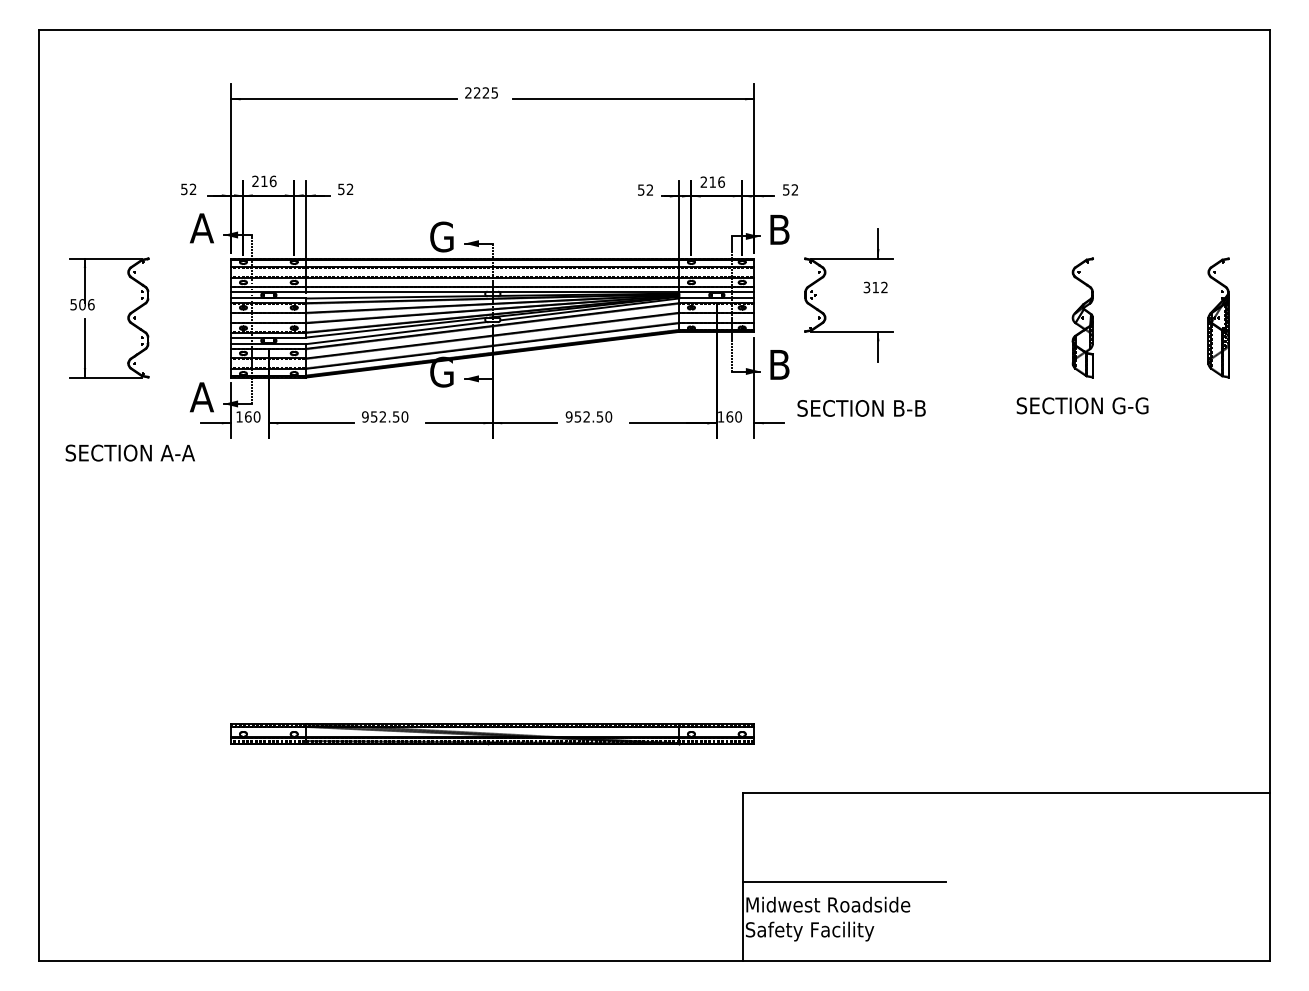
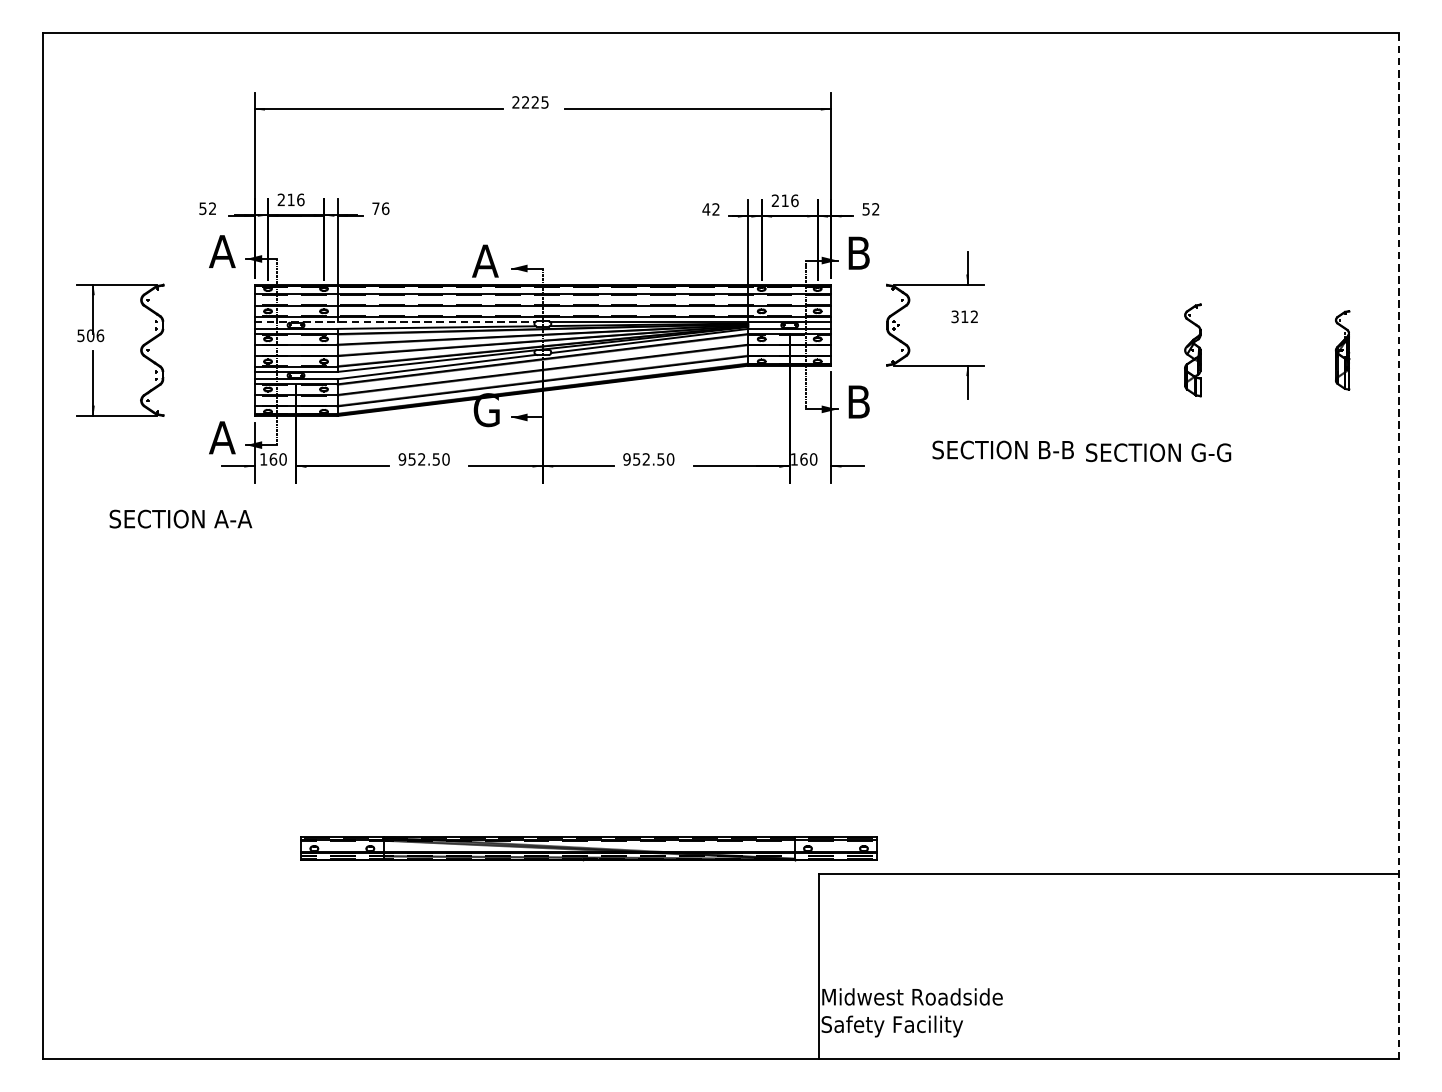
text: (345, 189) -> (380, 208), 52 -> 76
text: (640, 189) -> (705, 208), 52 -> 42
text: (440, 236) -> (485, 260), G -> A
line: (358, 291) -> (394, 321), solid -> dashed
part: (1082, 317) -> (1192, 349), size x0.7
part: (1218, 317) -> (1342, 349), size x0.6
text: (1082, 405) -> (1158, 452), moved
text: (861, 408) -> (1003, 450), moved
text: (129, 452) -> (179, 518), moved
line: (1269, 495) -> (1398, 546), solid -> dashed
part: (492, 734) -> (588, 849), moved
line: (844, 882) -> (930, 972), removed

